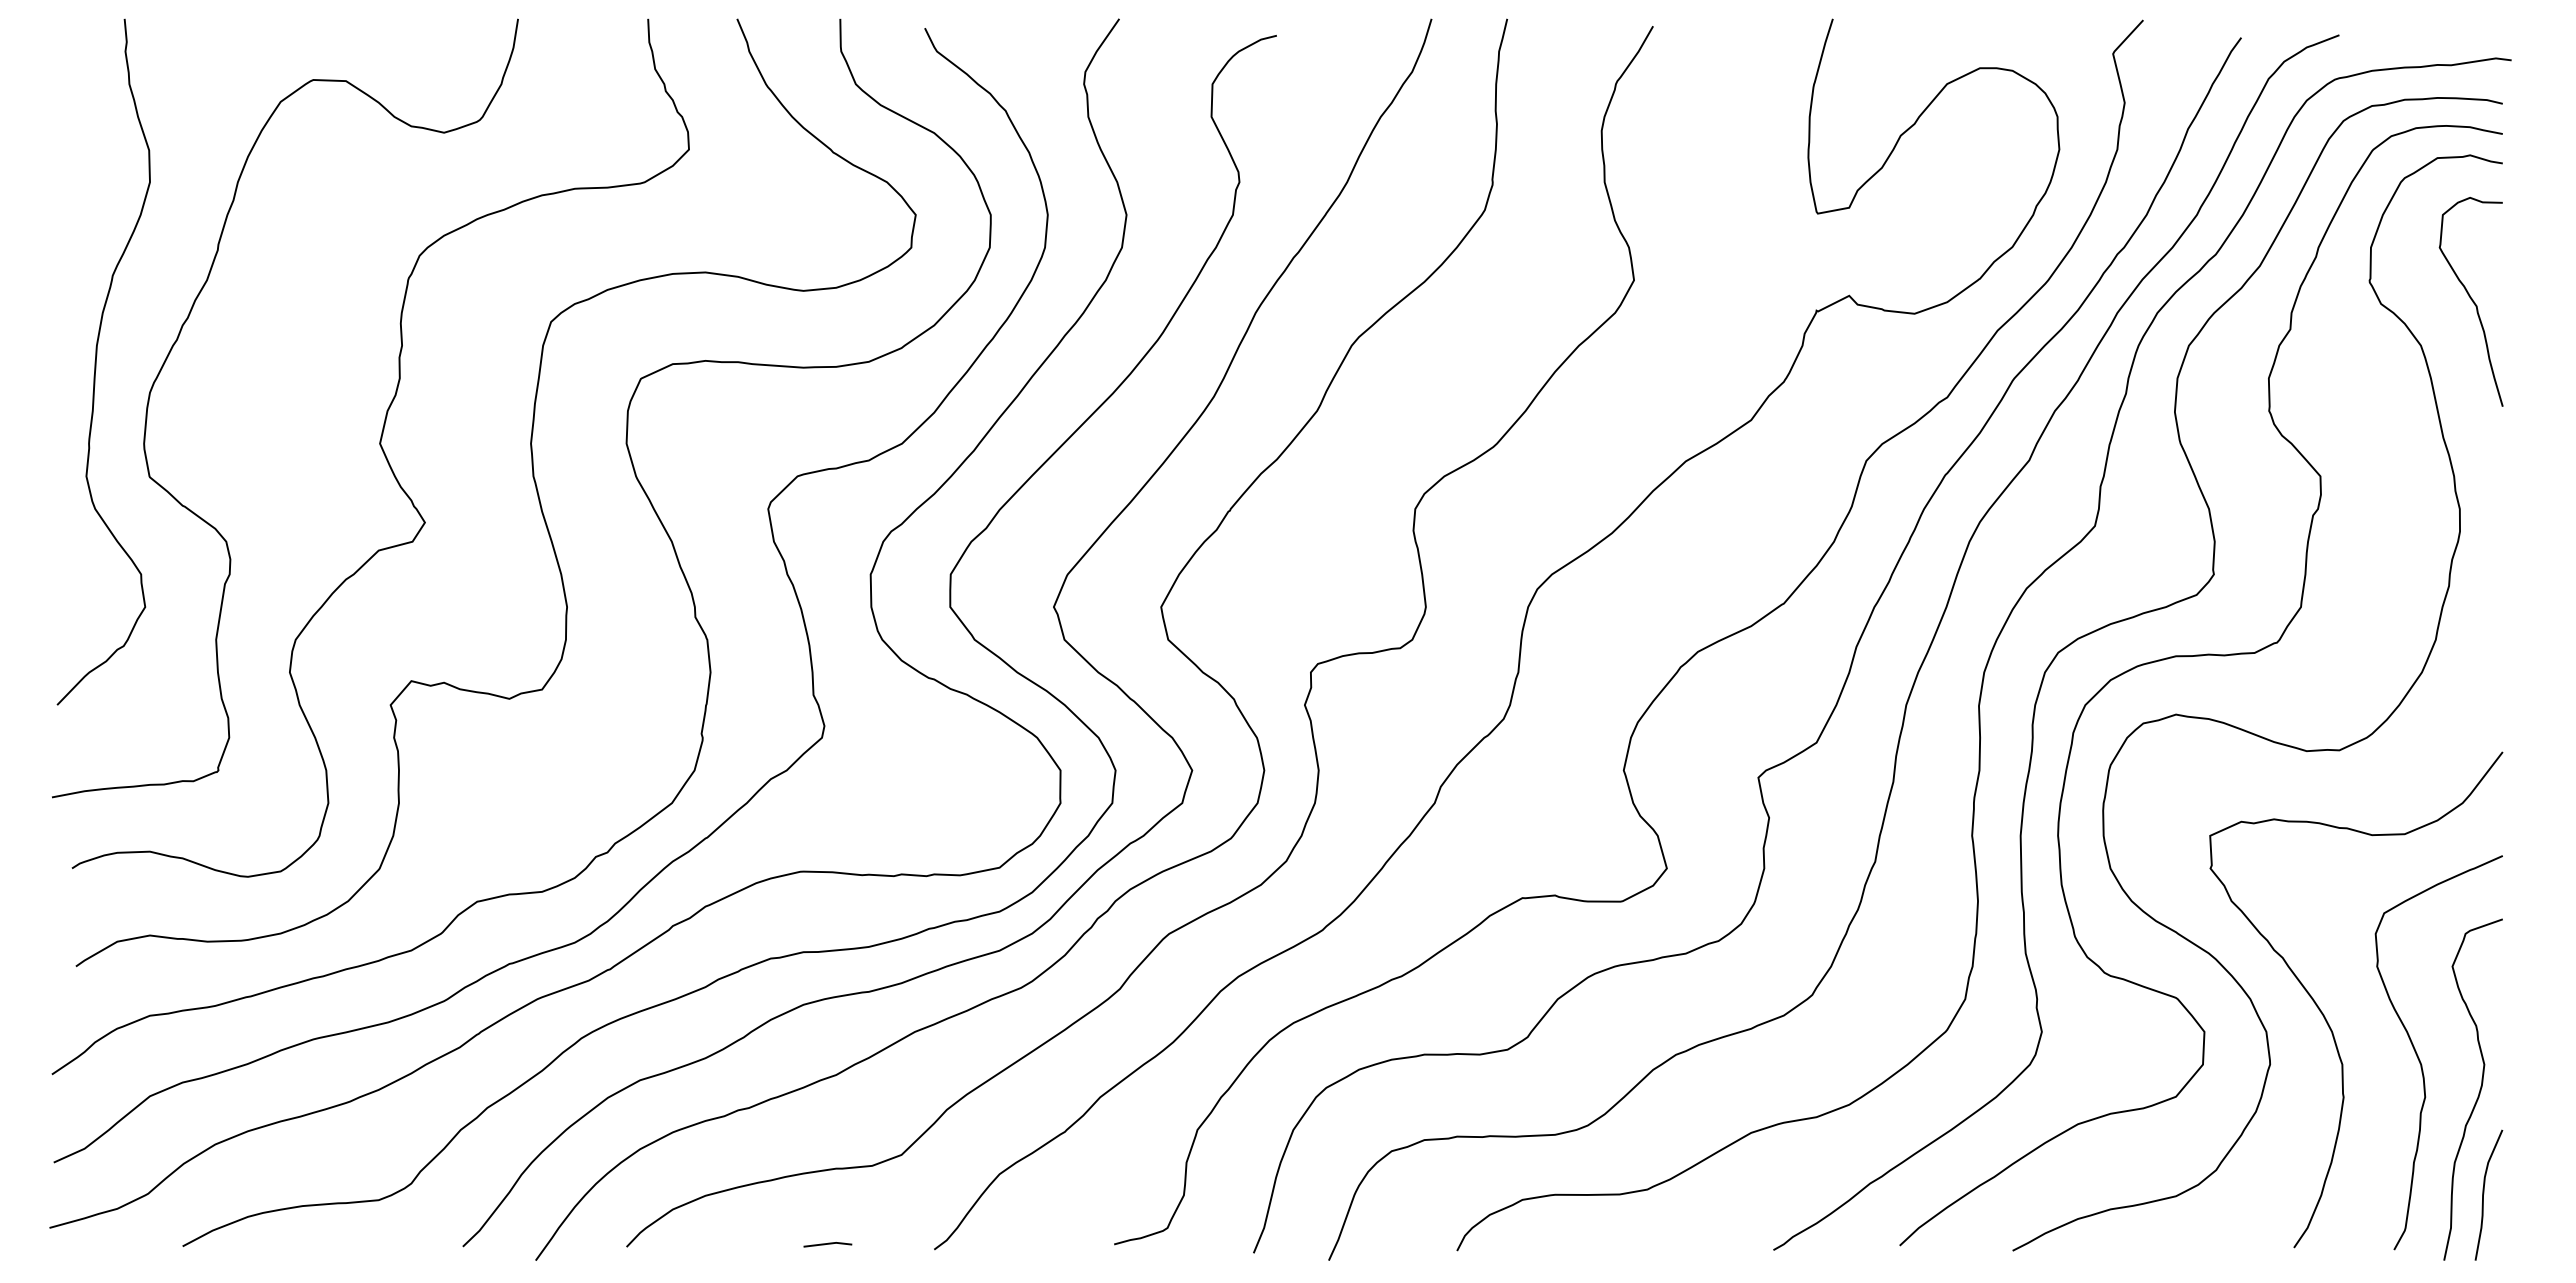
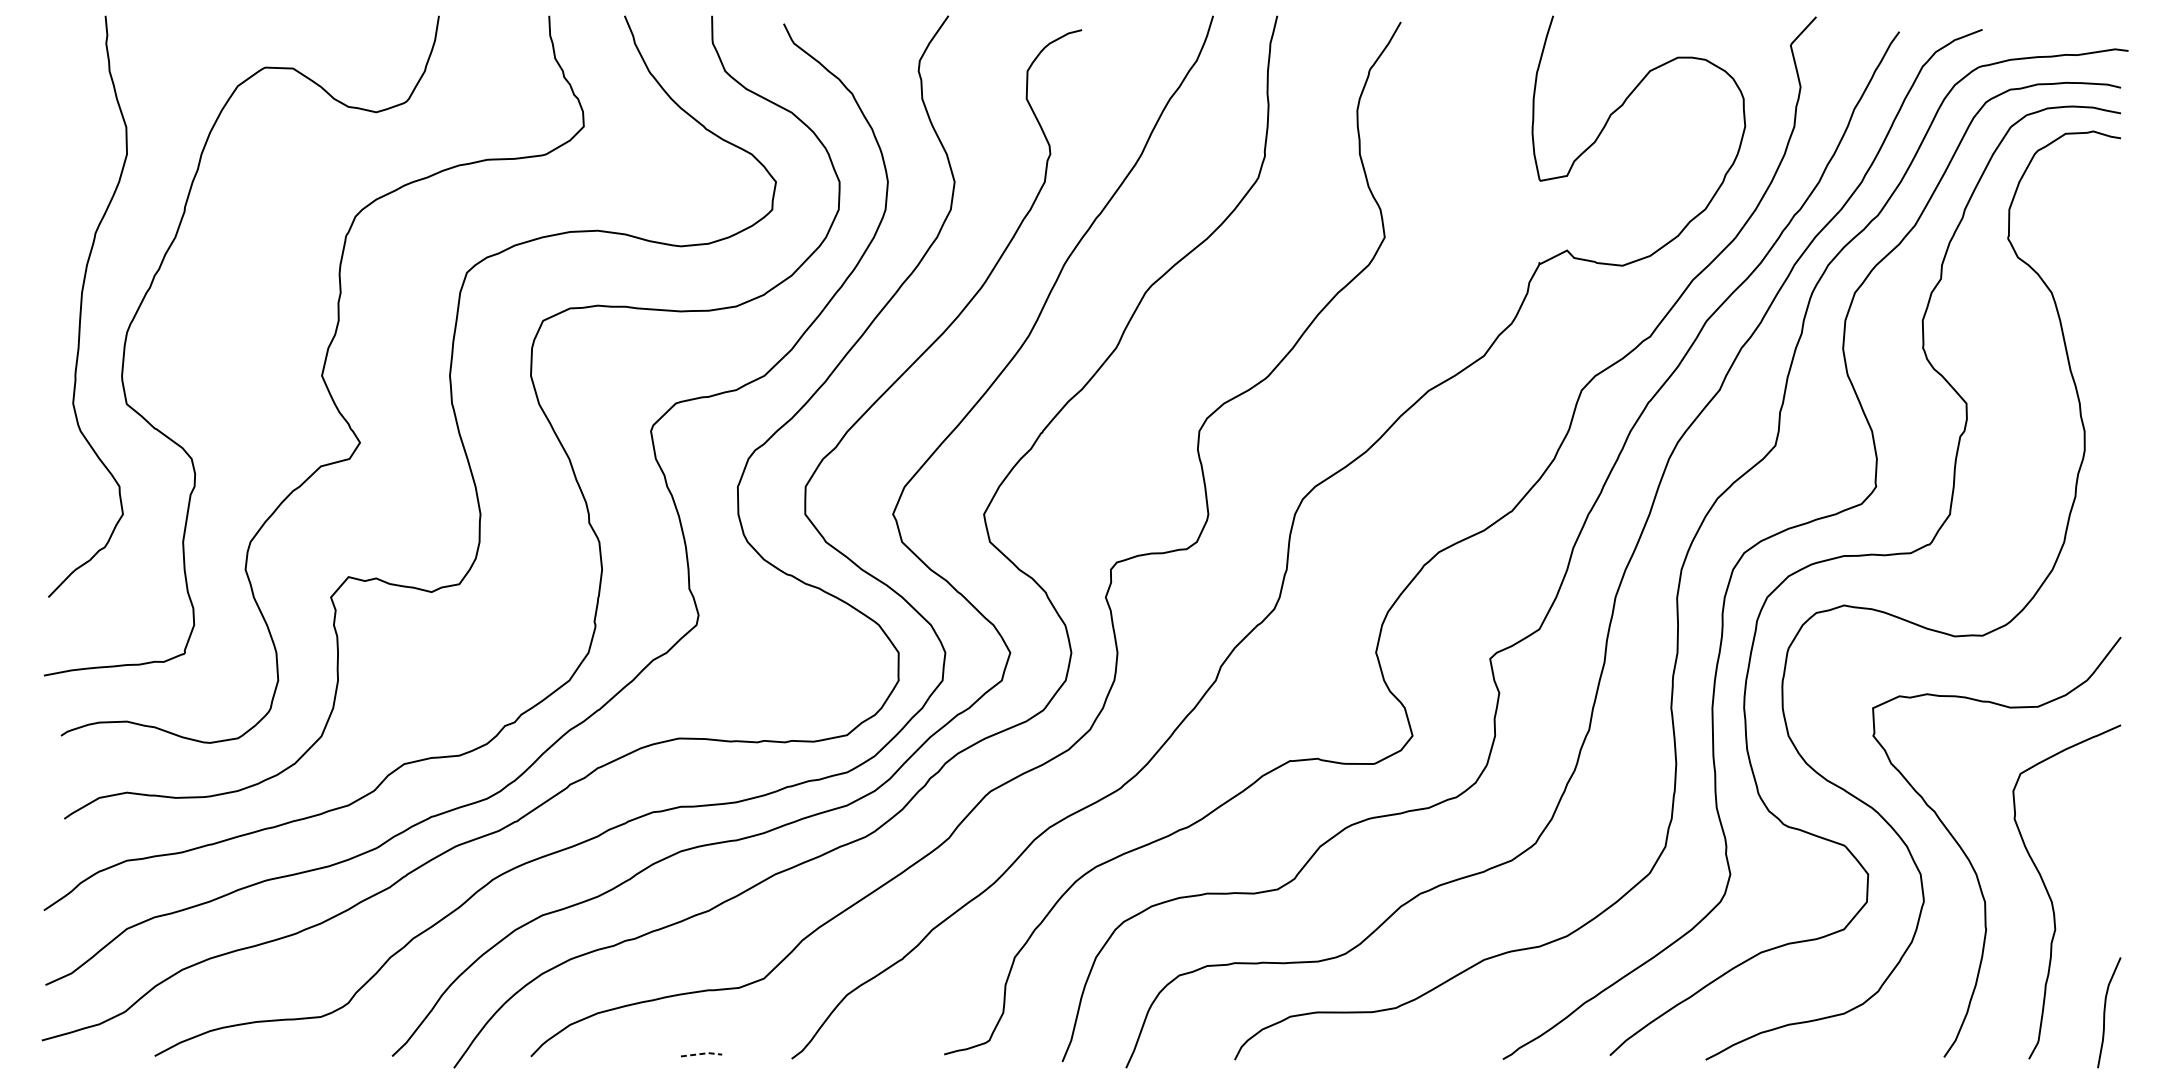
curve: (2471, 300) -> (2094, 254), removed
curve: (2478, 1092) -> (2100, 925), removed
line: (829, 1243) -> (702, 1053), solid -> dashed

